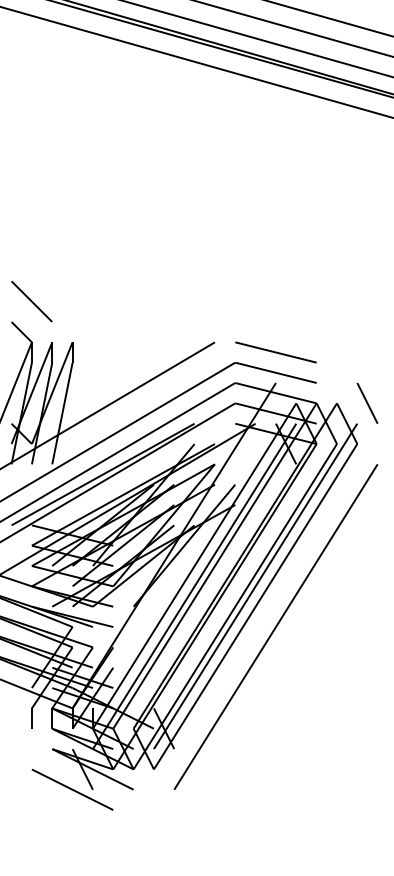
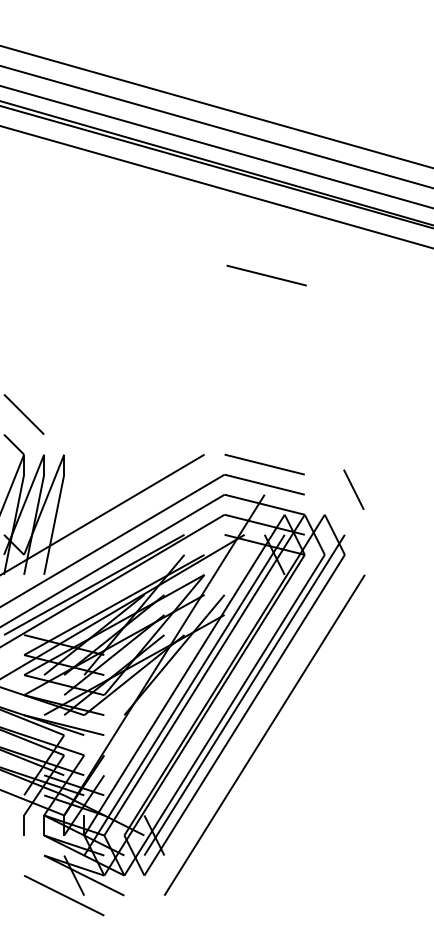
line: (277, 160) -> (266, 275), added
line: (367, 403) -> (353, 489), moved

